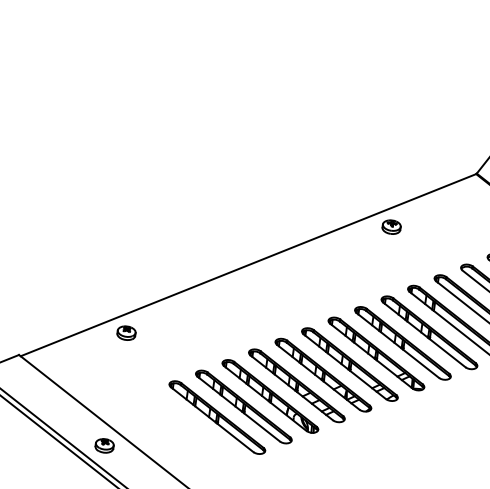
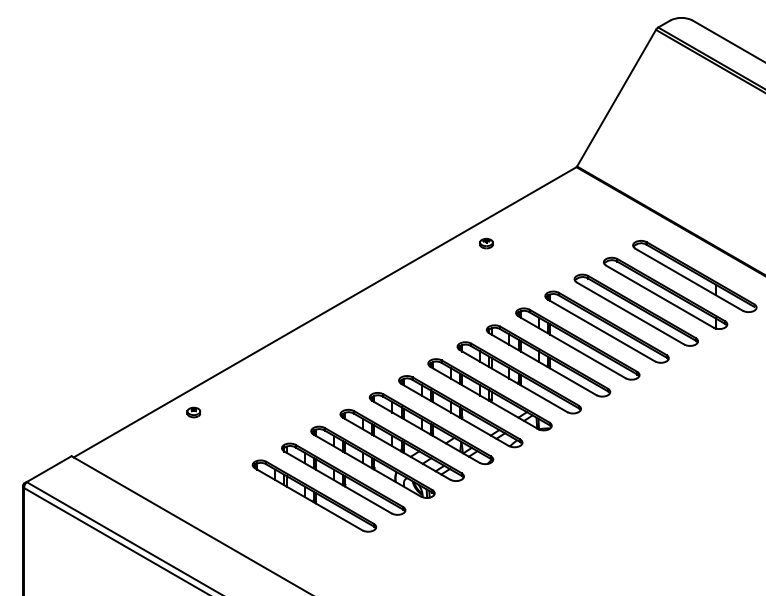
part: (391, 227) -> (486, 243), size x0.6
part: (126, 333) -> (193, 412), size x0.6
part: (104, 446) -> (186, 548), removed

